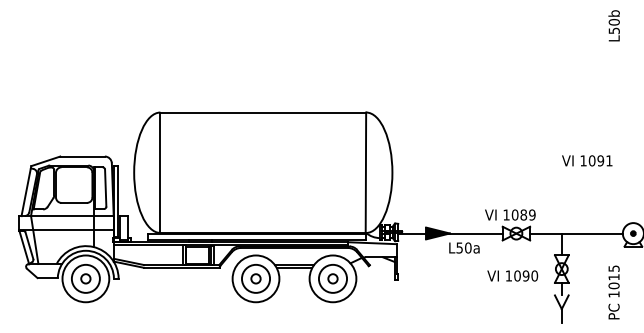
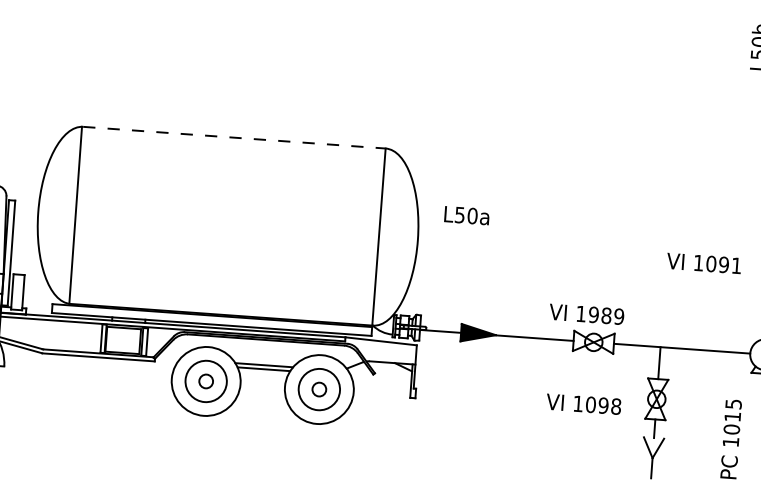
line: (263, 112) -> (234, 137), solid -> dashed
text: (587, 160) -> (704, 262), moved
text: (514, 214) -> (592, 314), 1089 -> 1989
text: (464, 247) -> (467, 214), moved
text: (534, 275) -> (615, 405), 1090 -> 1098

